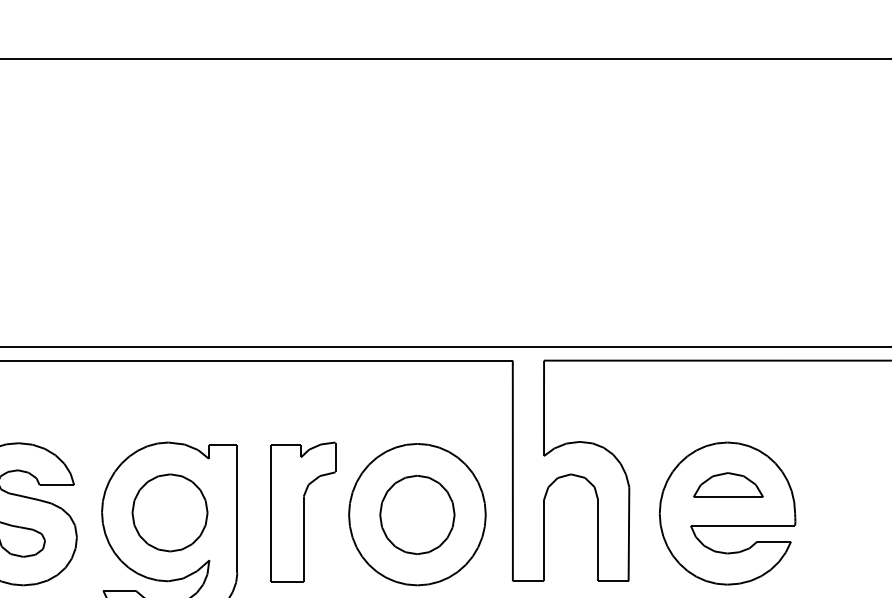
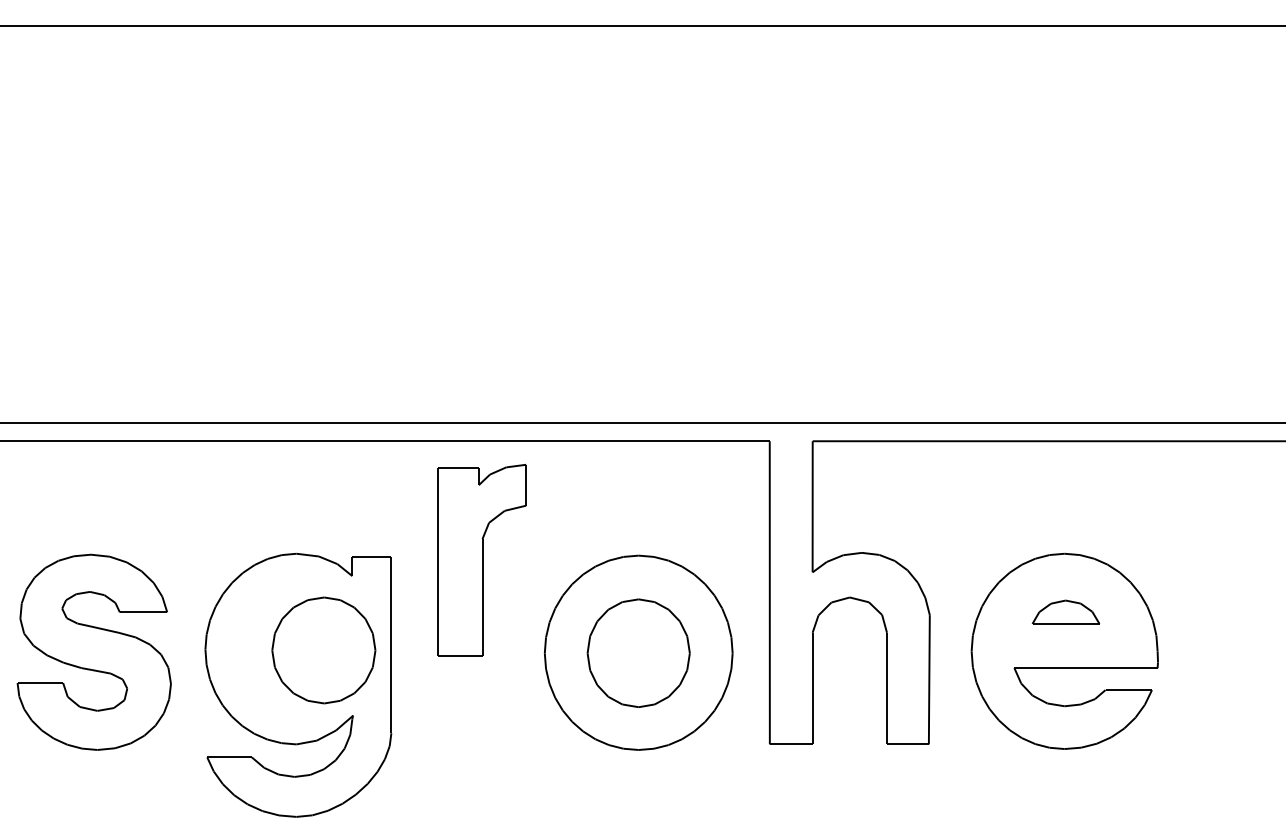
part: (728, 484) -> (1065, 611), size x0.7
part: (169, 512) -> (323, 650), moved
part: (302, 512) -> (481, 560), moved

